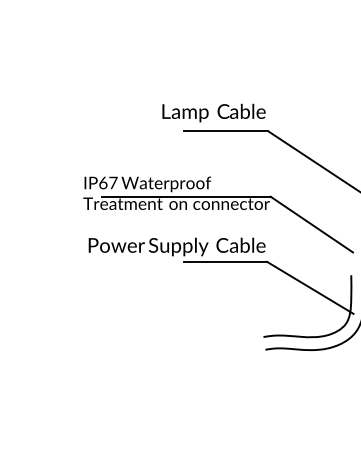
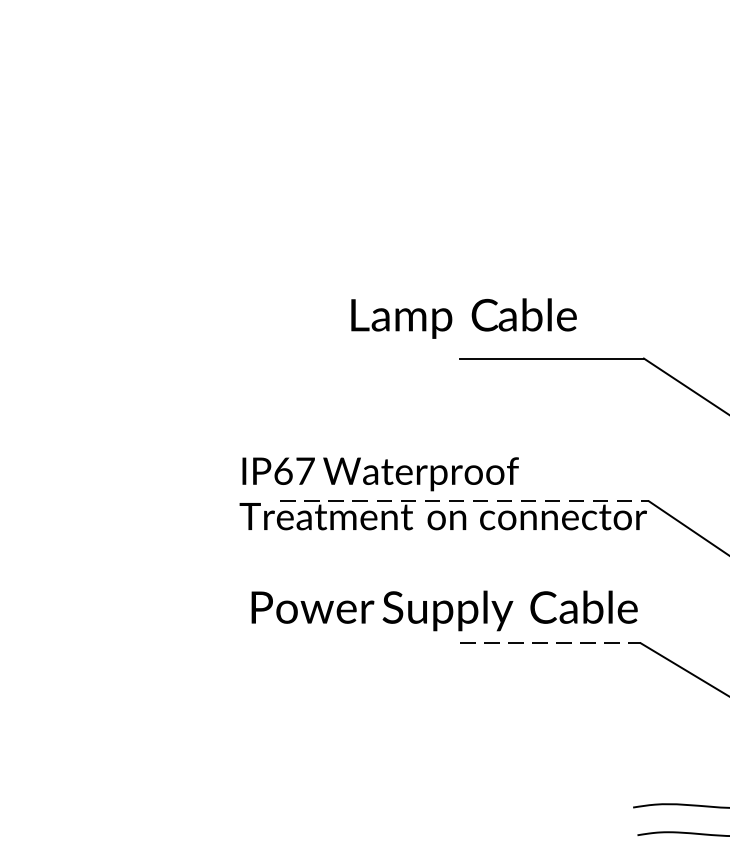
text: (213, 112) -> (462, 317), moved
line: (186, 196) -> (465, 500), solid -> dashed
line: (226, 261) -> (552, 642), solid -> dashed

